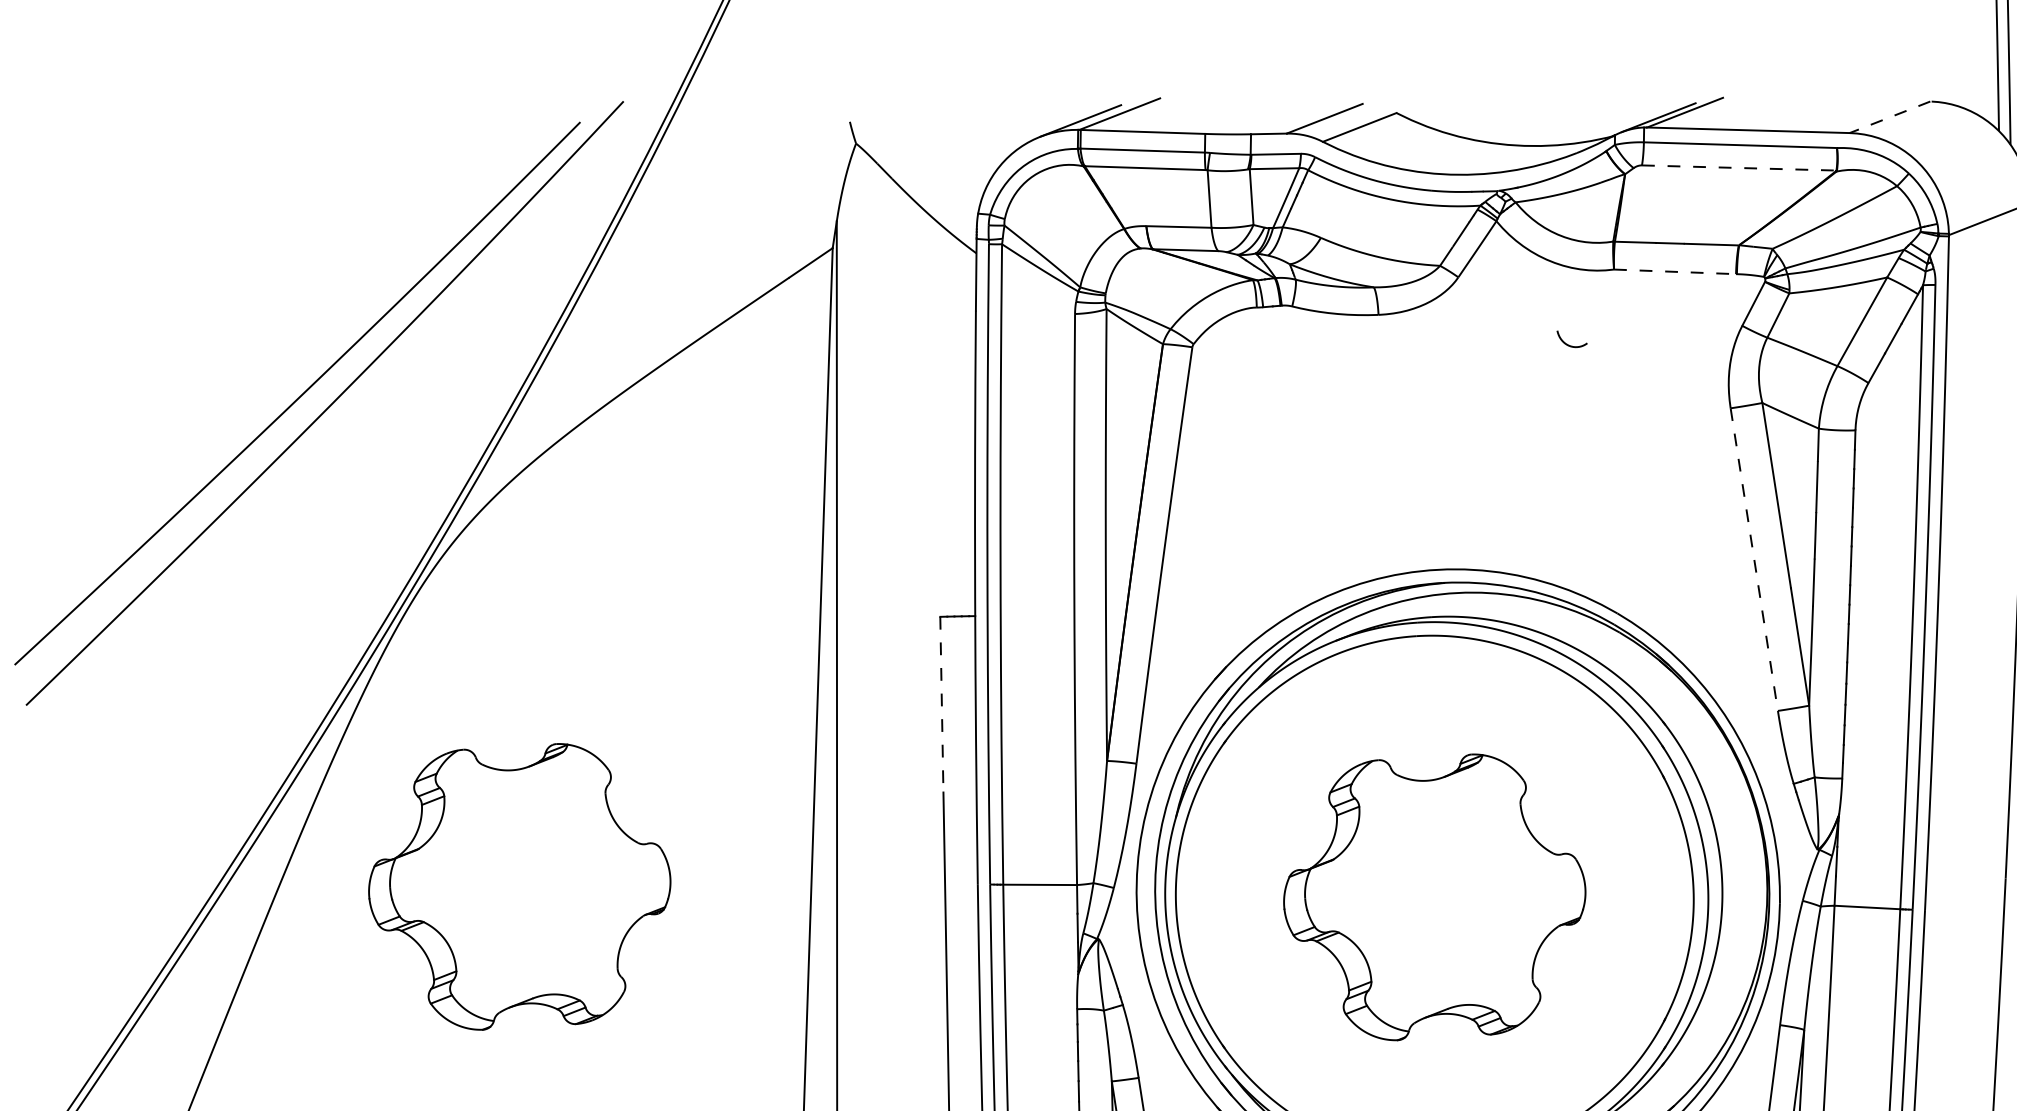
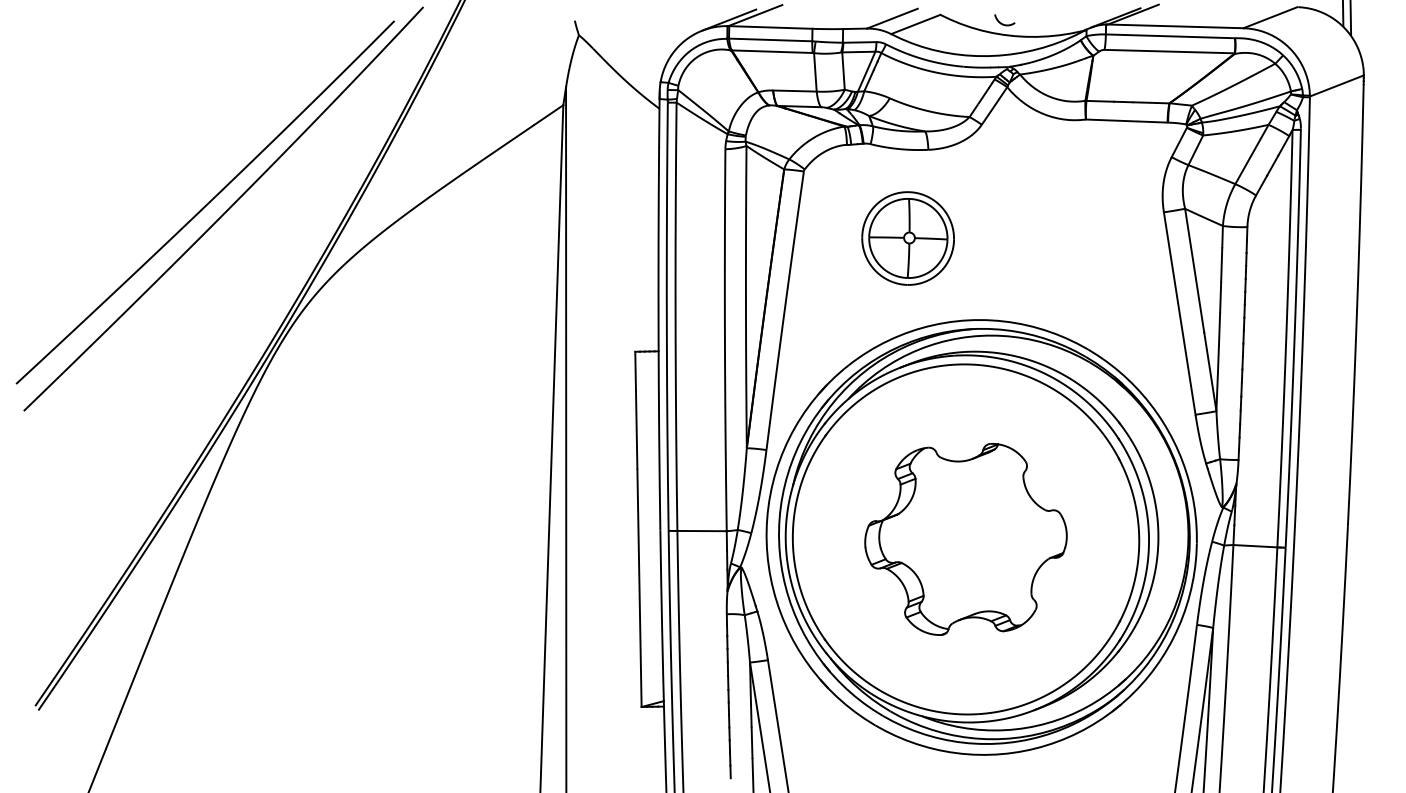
line: (1890, 117) -> (1270, 17), dashed -> solid
line: (1740, 167) -> (1170, 51), dashed -> solid
line: (1674, 272) -> (1126, 121), dashed -> solid
curve: (1570, 344) -> (1003, 23), moved
part: (1347, 447) -> (907, 238), added
line: (1753, 561) -> (1179, 314), dashed -> solid
line: (942, 704) -> (636, 410), dashed -> solid
part: (519, 886) -> (353, 532), removed

